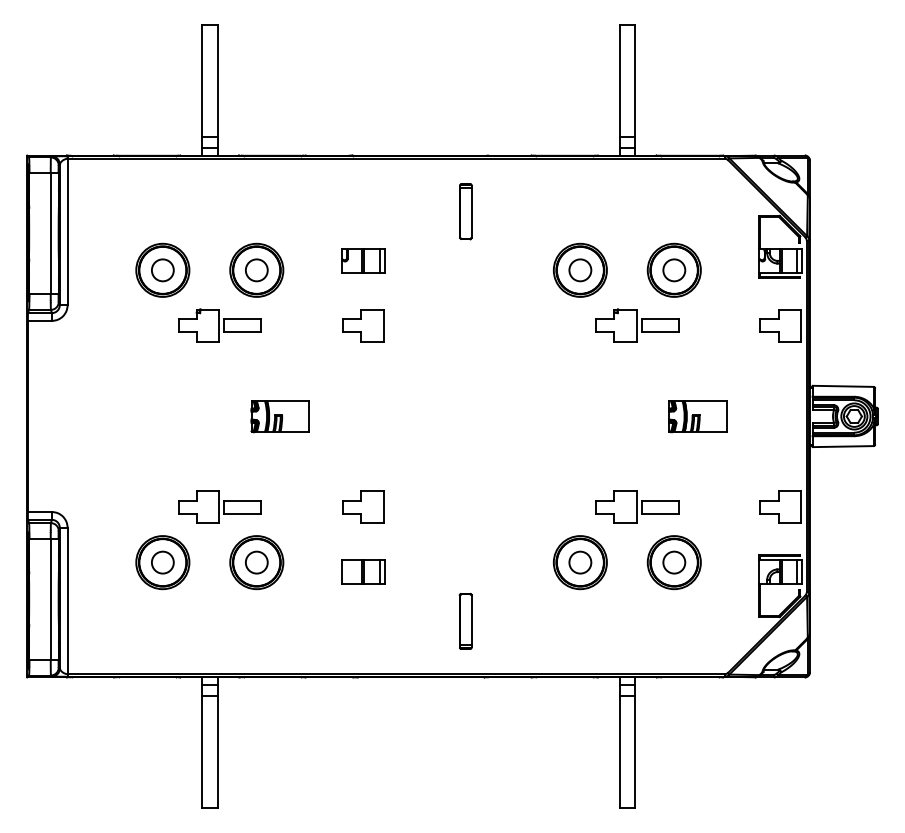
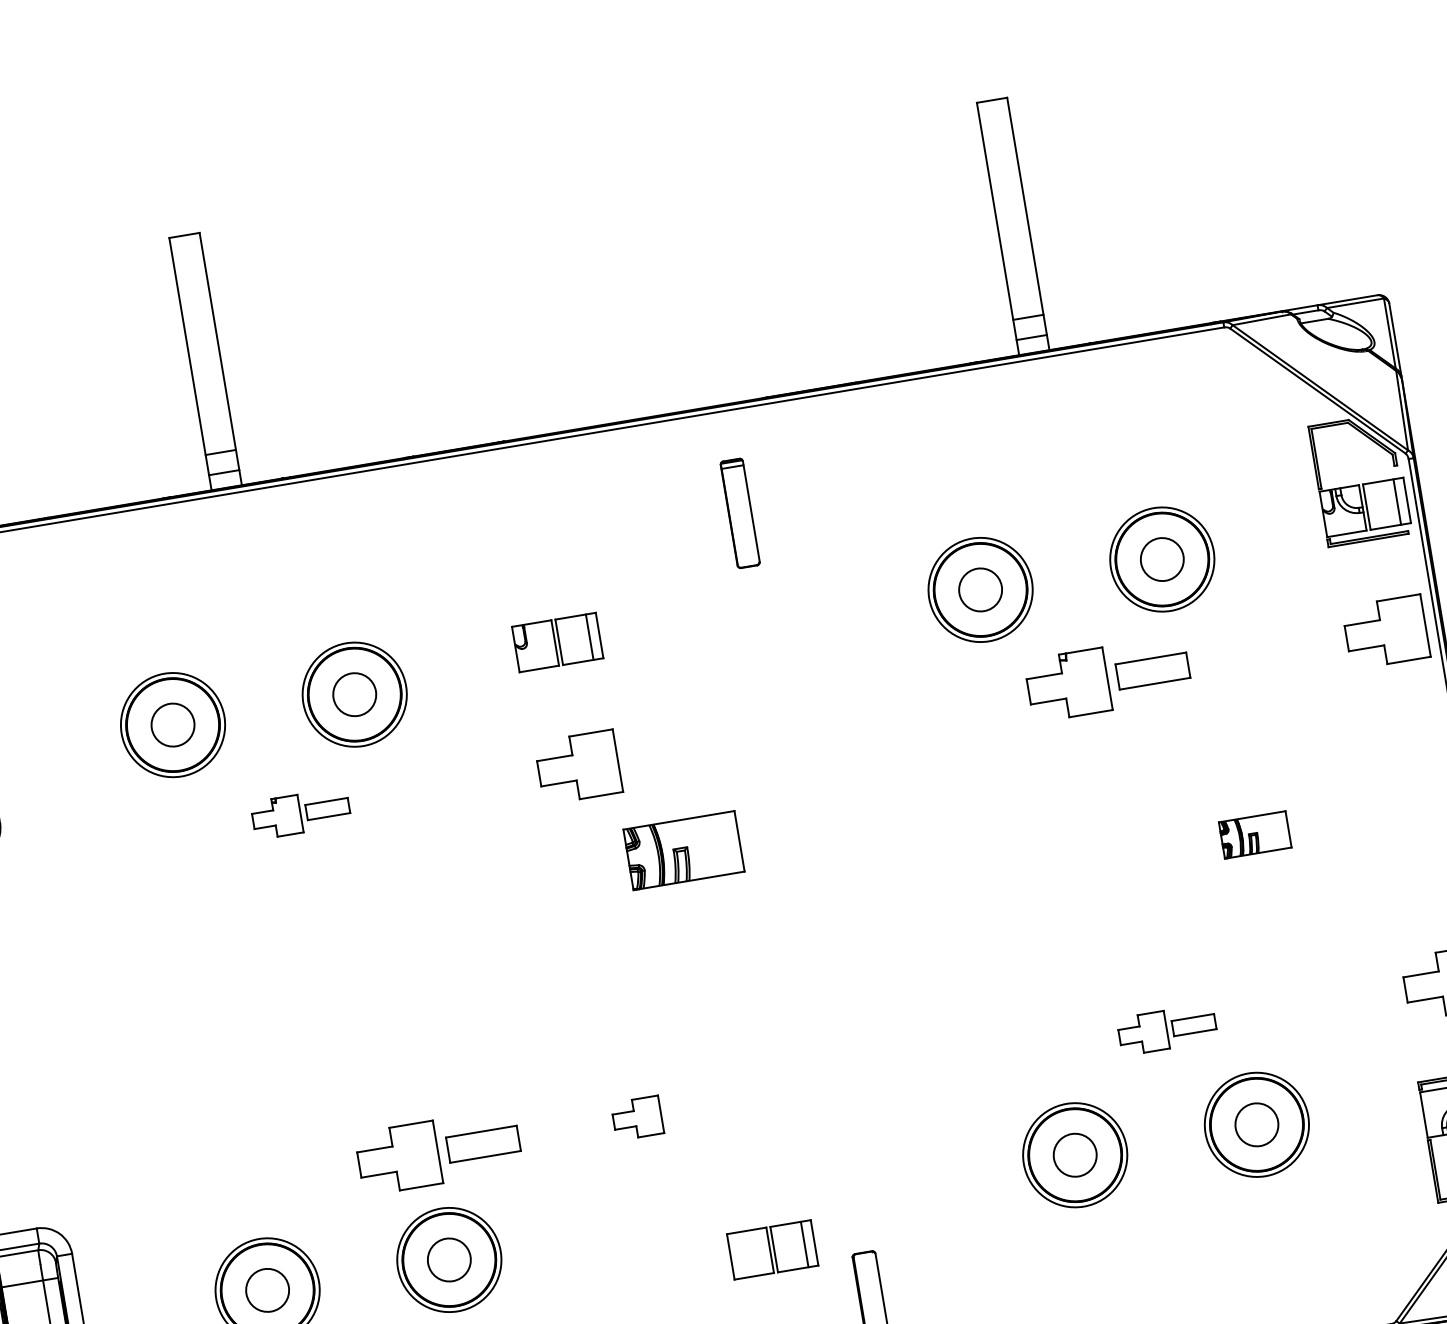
part: (219, 325) -> (300, 813), size x0.6
part: (279, 416) -> (682, 850), moved
part: (697, 416) -> (1254, 834), size x0.6
part: (219, 506) -> (438, 1150), moved
part: (363, 506) -> (637, 1116), size x0.6
part: (637, 506) -> (1167, 1028), size x0.6
part: (363, 571) -> (773, 1249), moved

